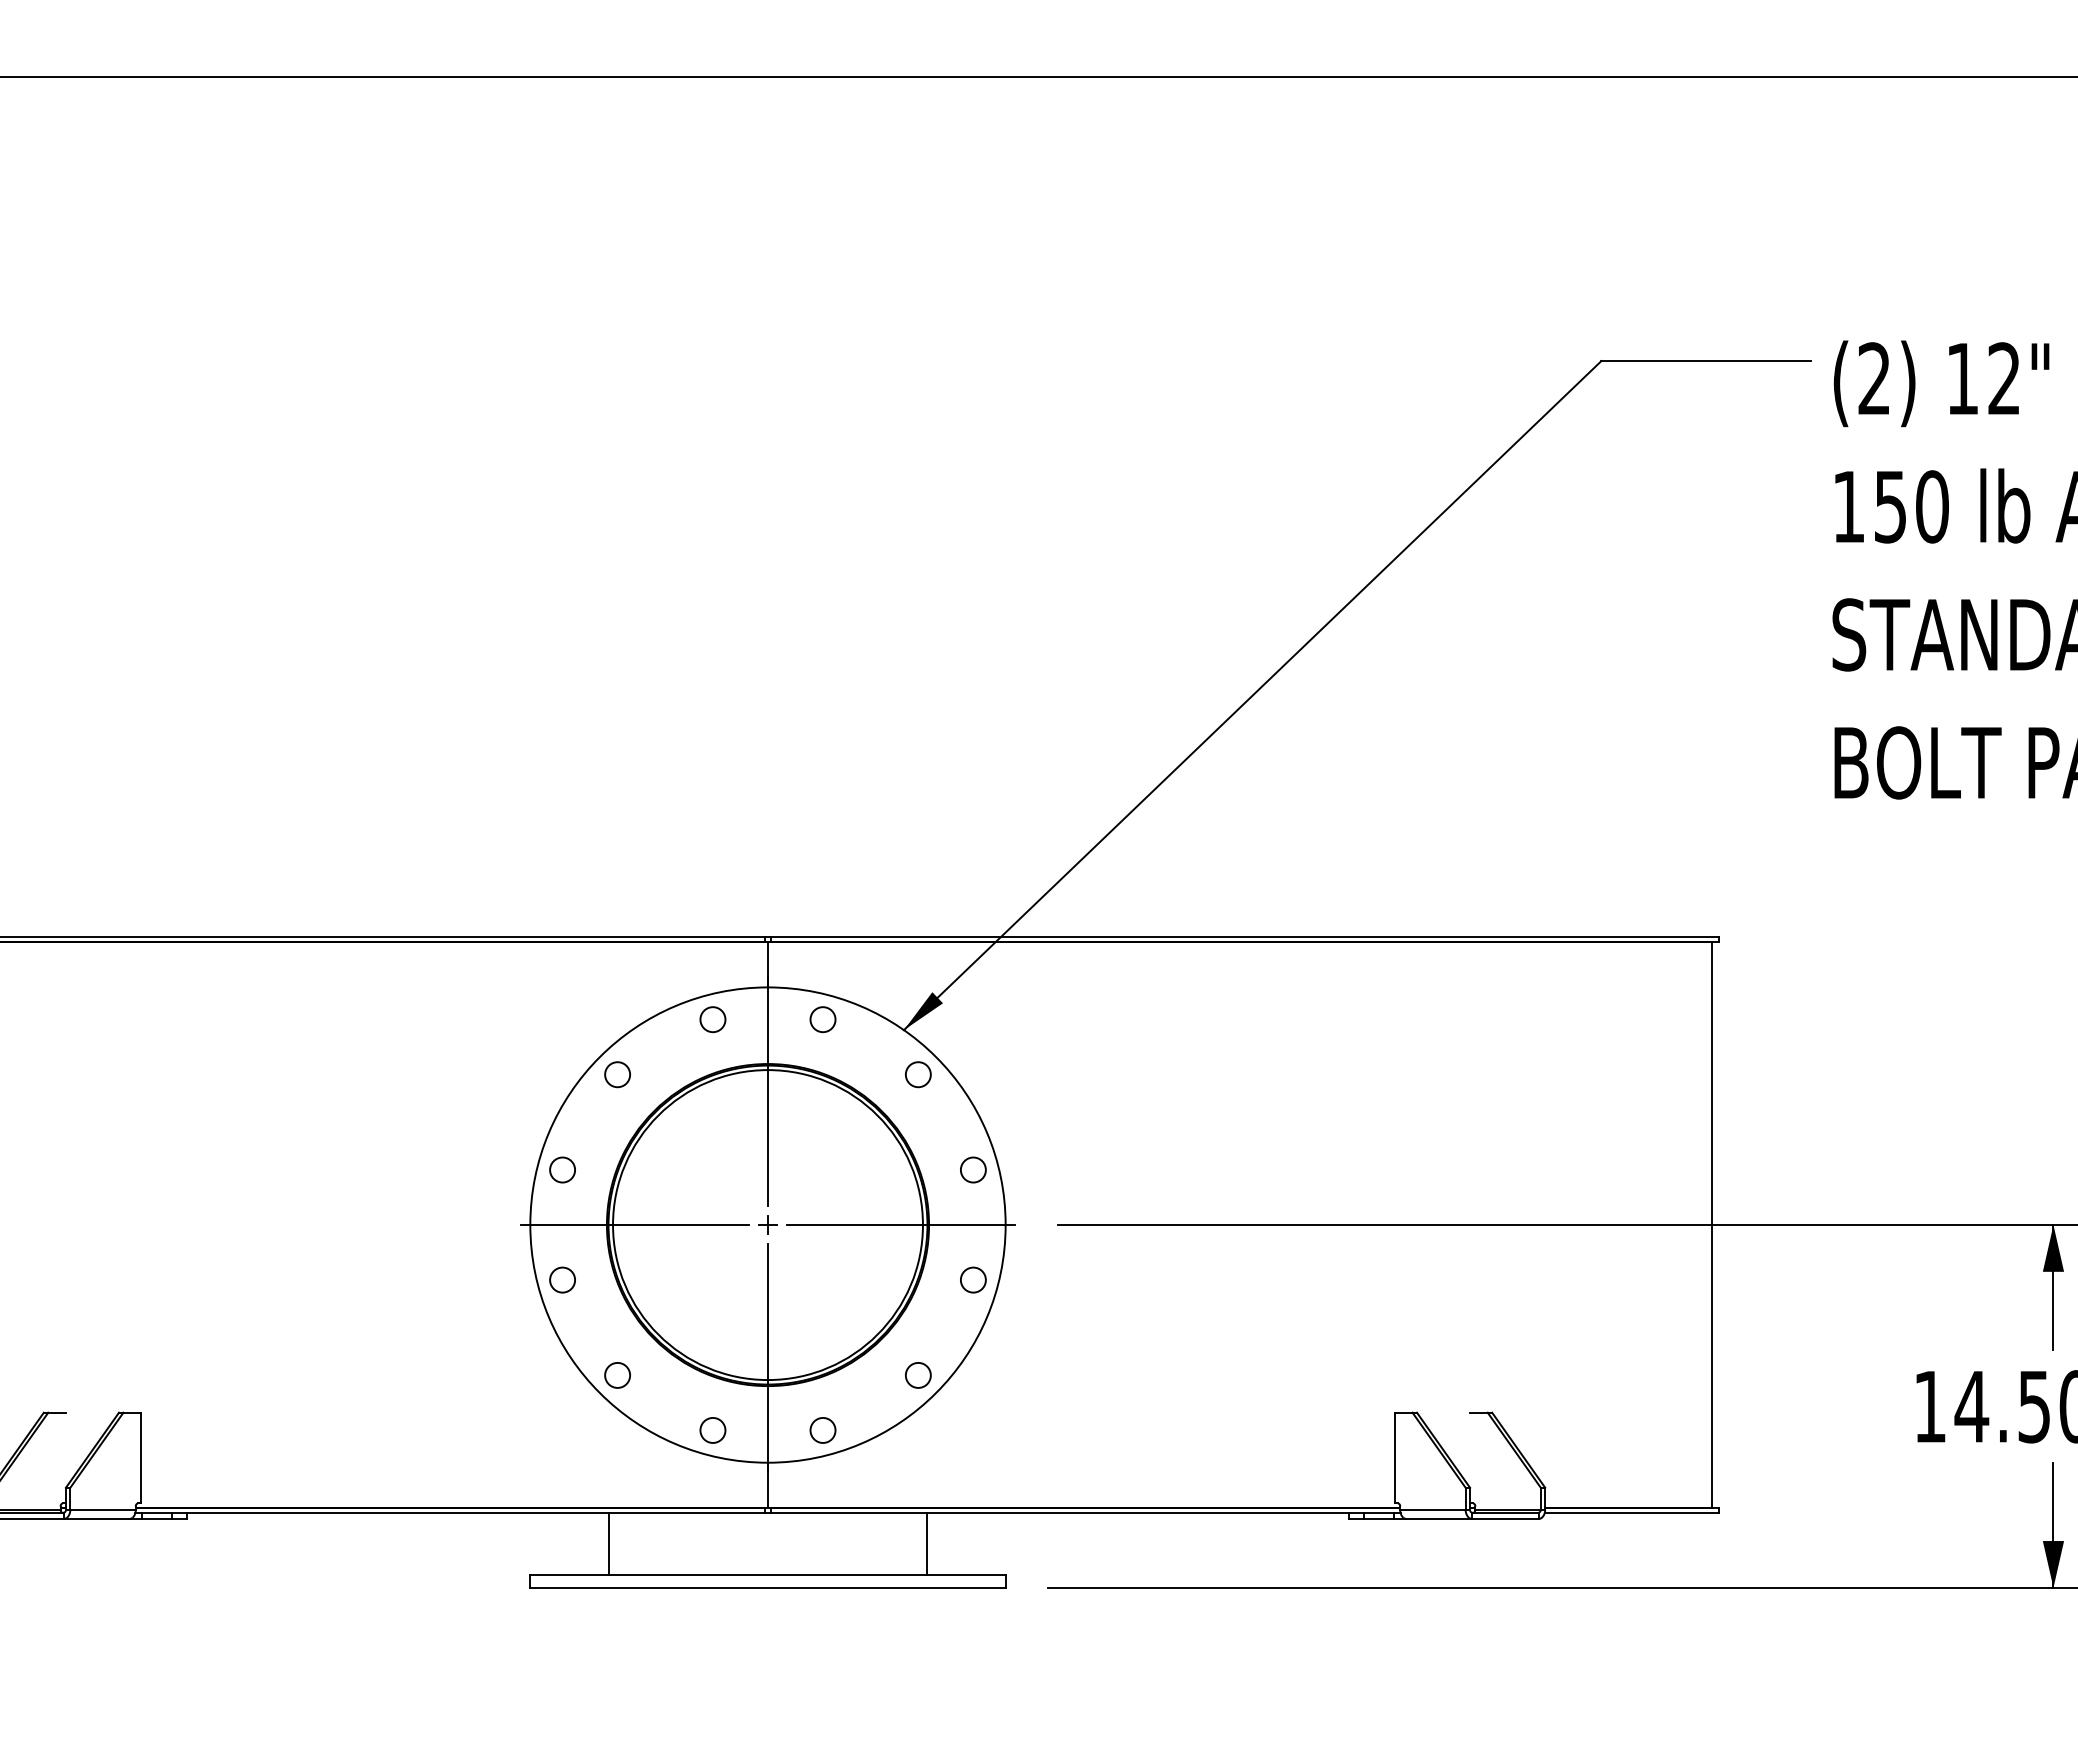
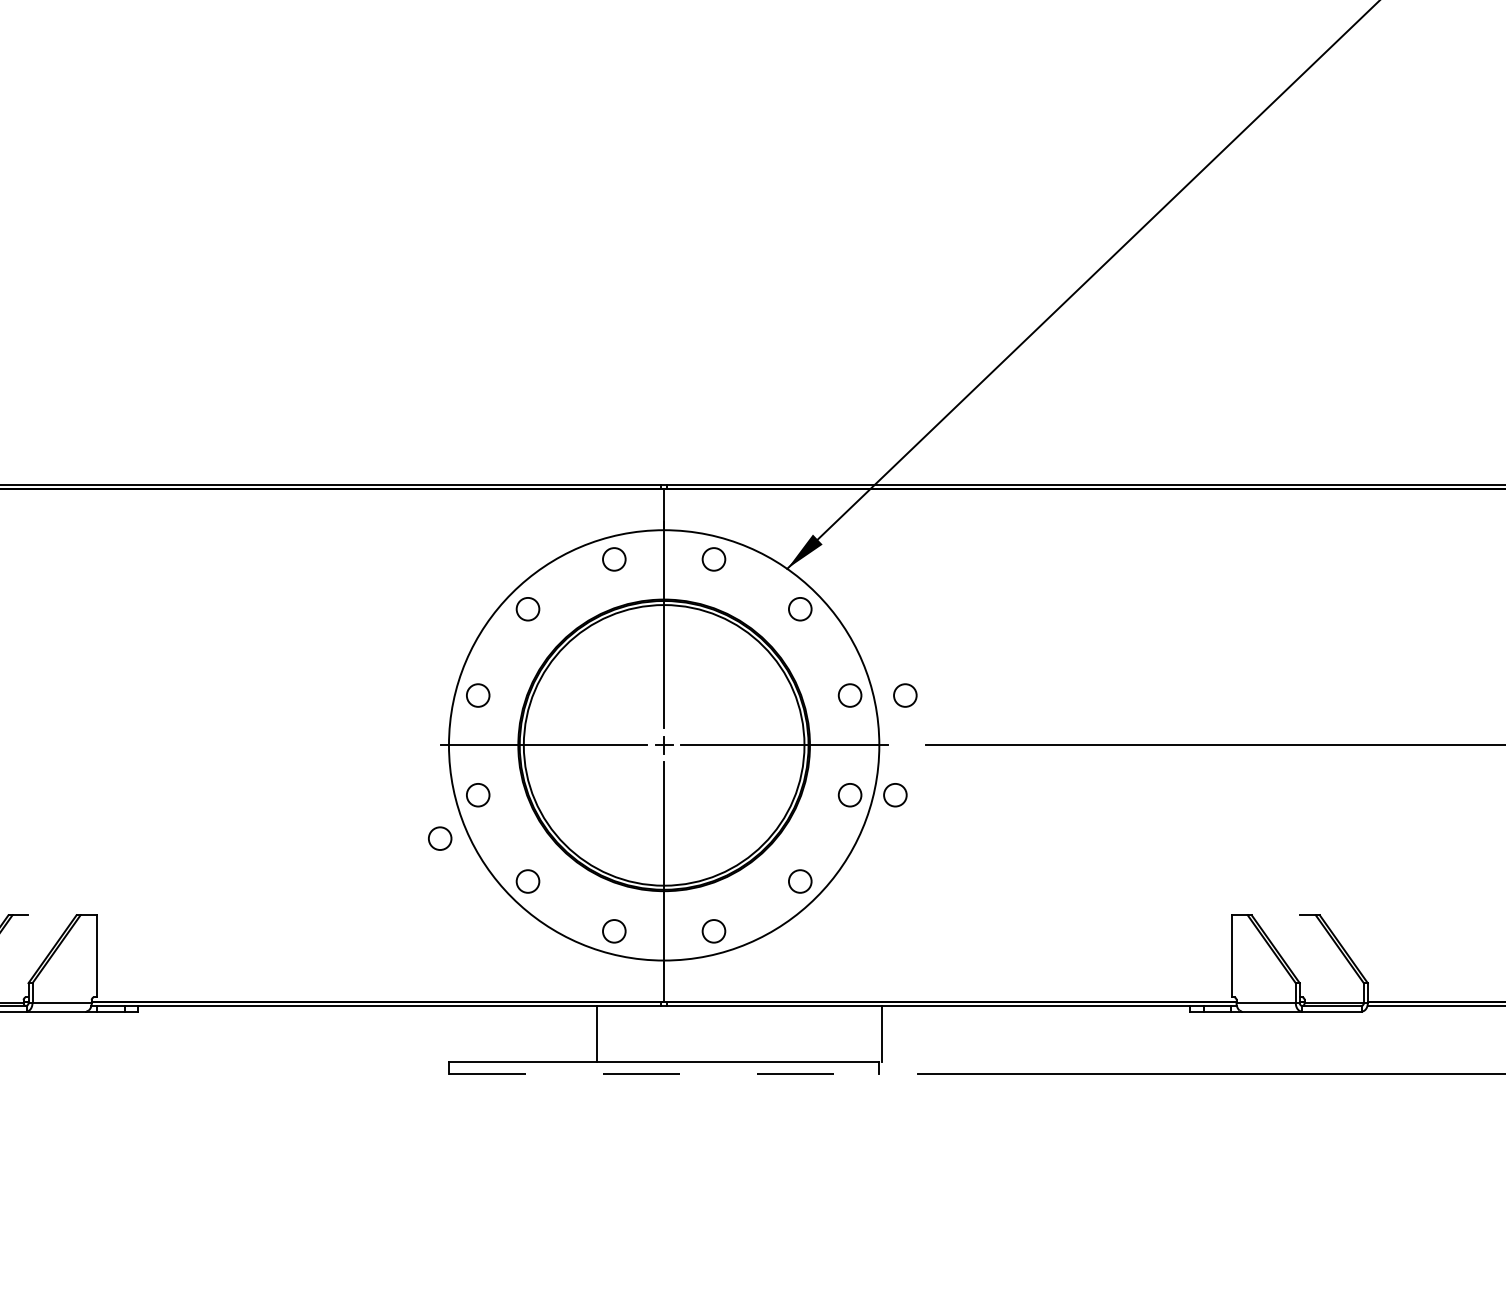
circle: (1034, 1169) -> (905, 695), added
circle: (1023, 1279) -> (895, 794), added
circle: (520, 1327) -> (440, 838), added
line: (608, 1543) -> (596, 1033), moved
line: (927, 1543) -> (881, 1033), moved
line: (768, 1587) -> (664, 1073), solid -> dashed

